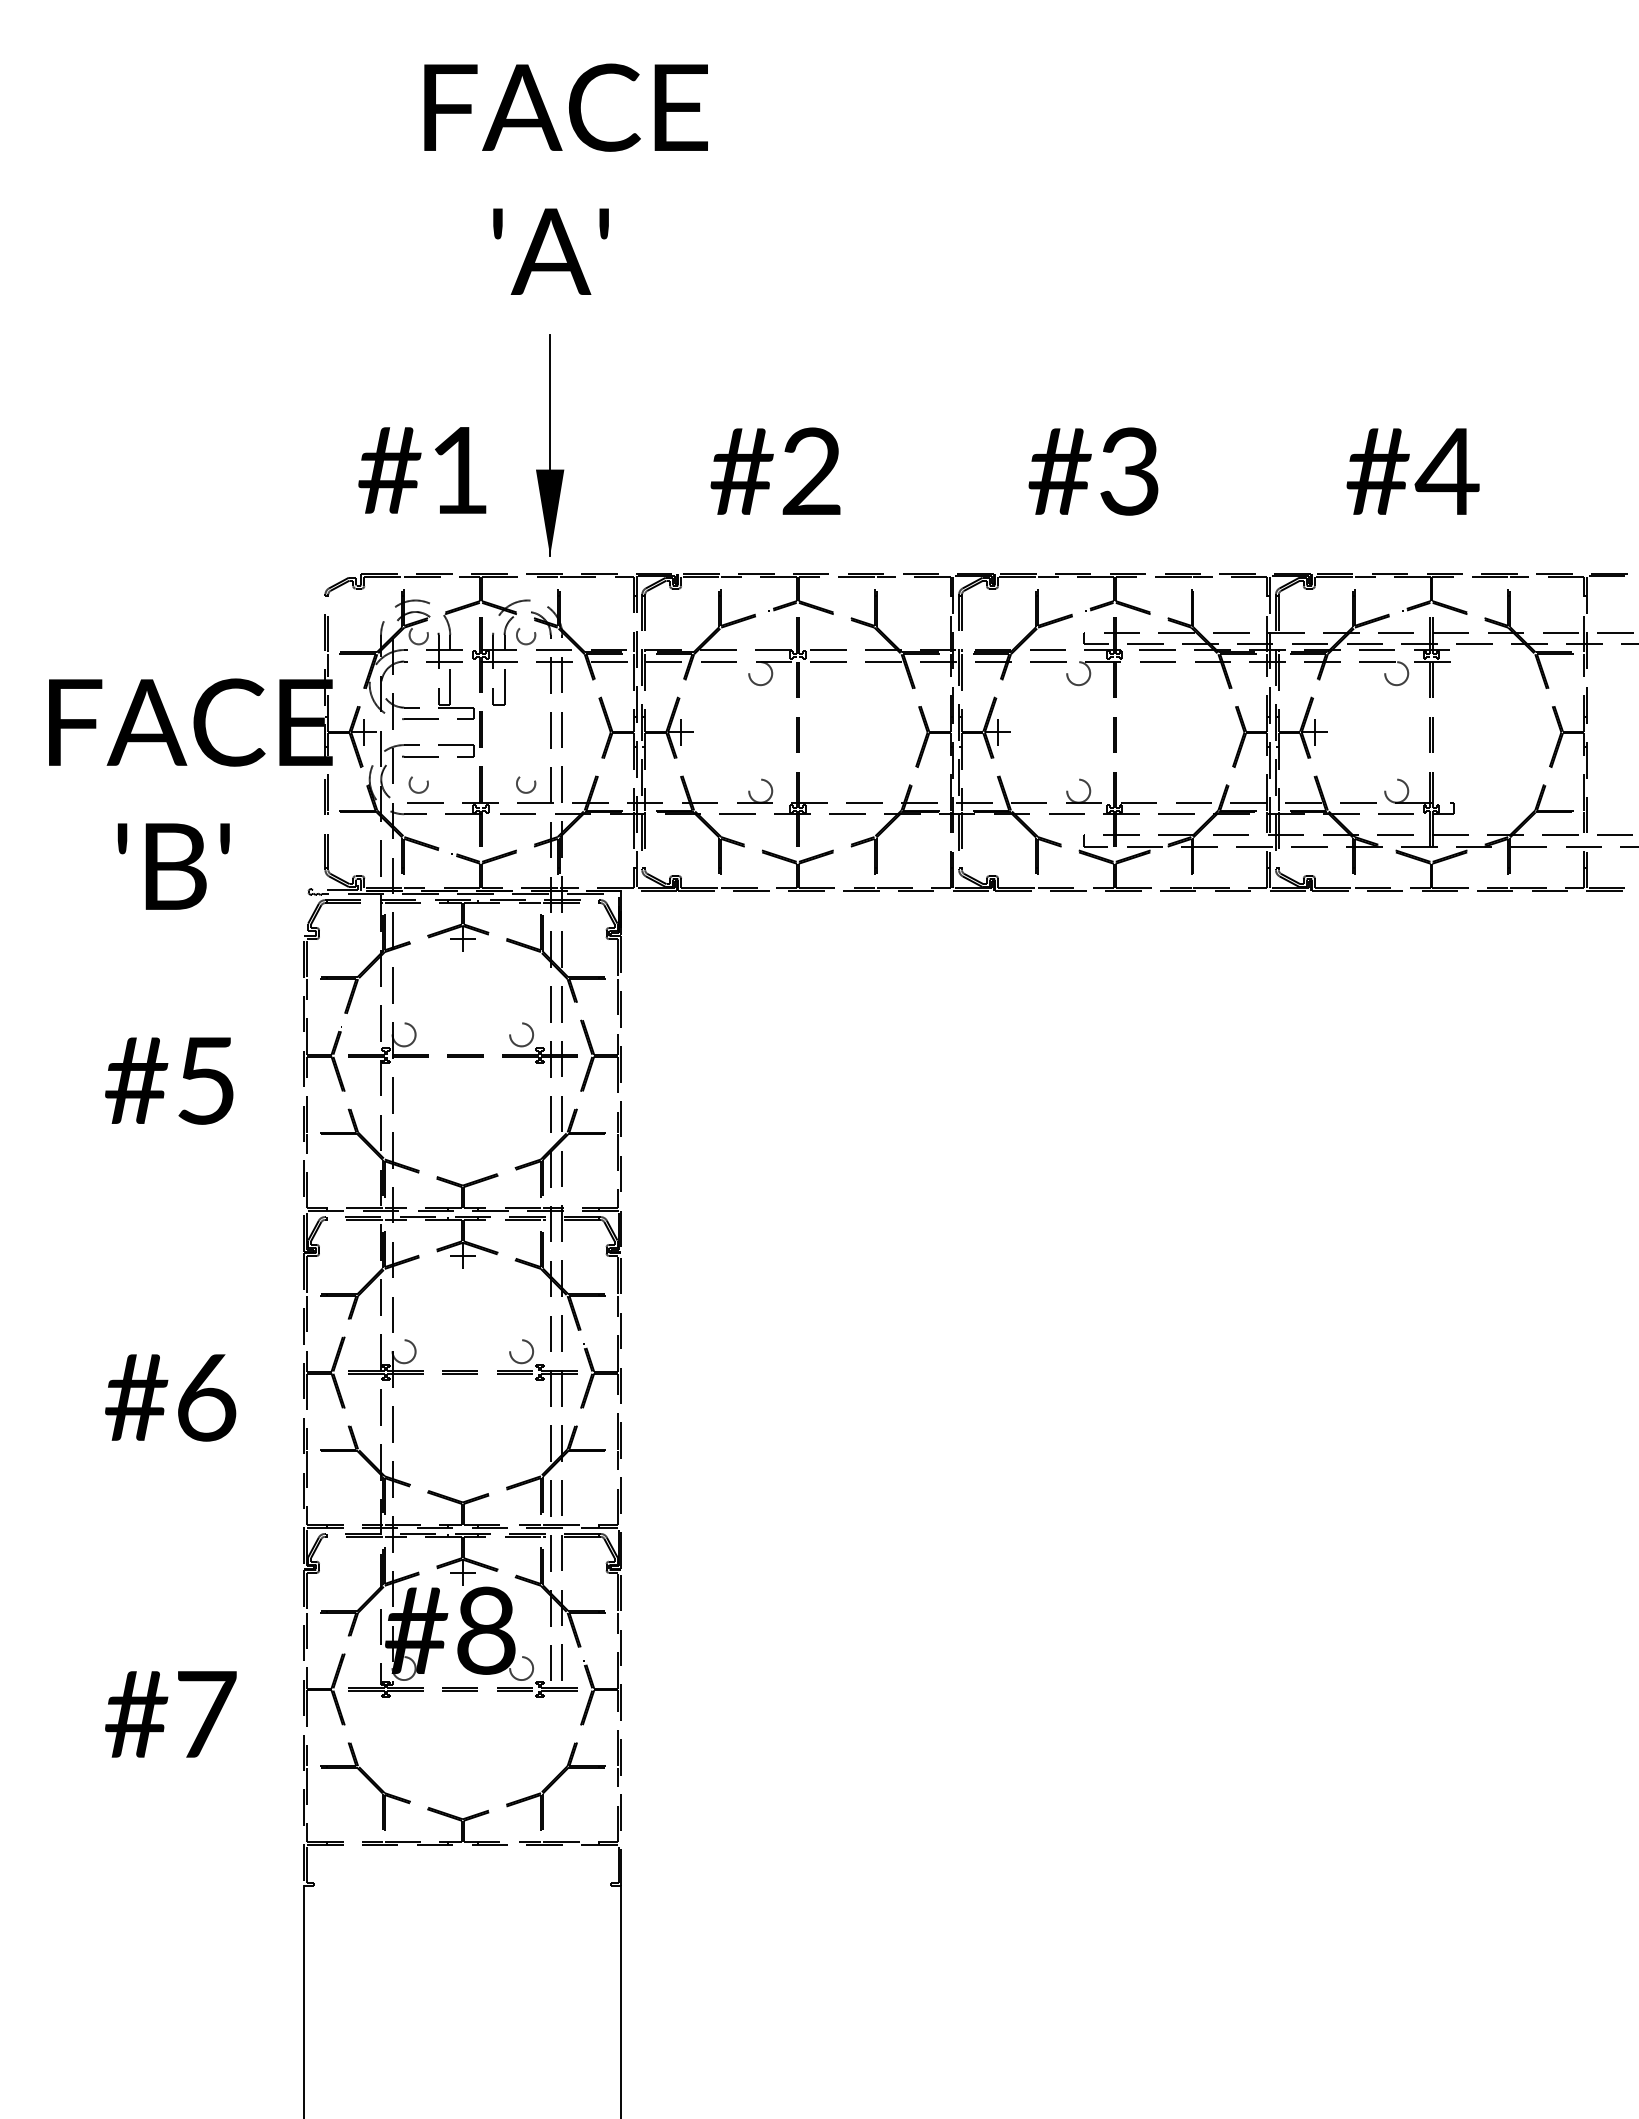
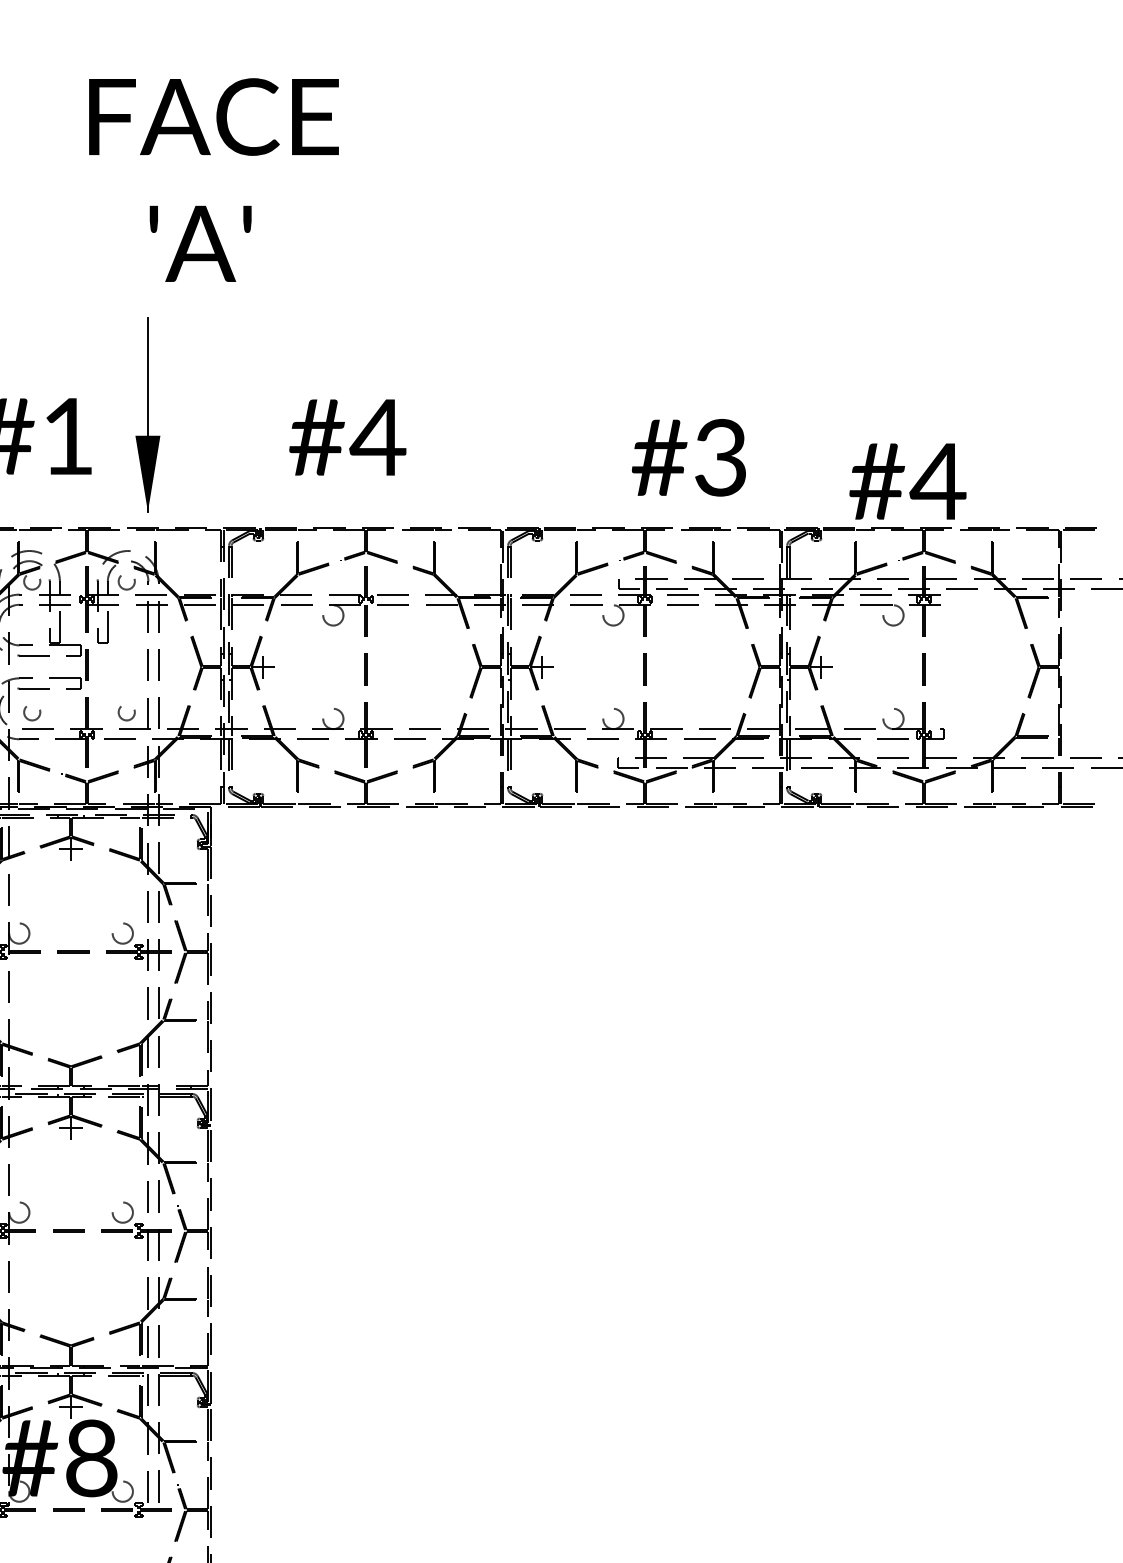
text: (565, 178) -> (213, 179), moved
text: (810, 470) -> (377, 436), #2 -> #4
text: (1093, 471) -> (688, 457), moved
text: (1412, 471) -> (907, 481), moved

